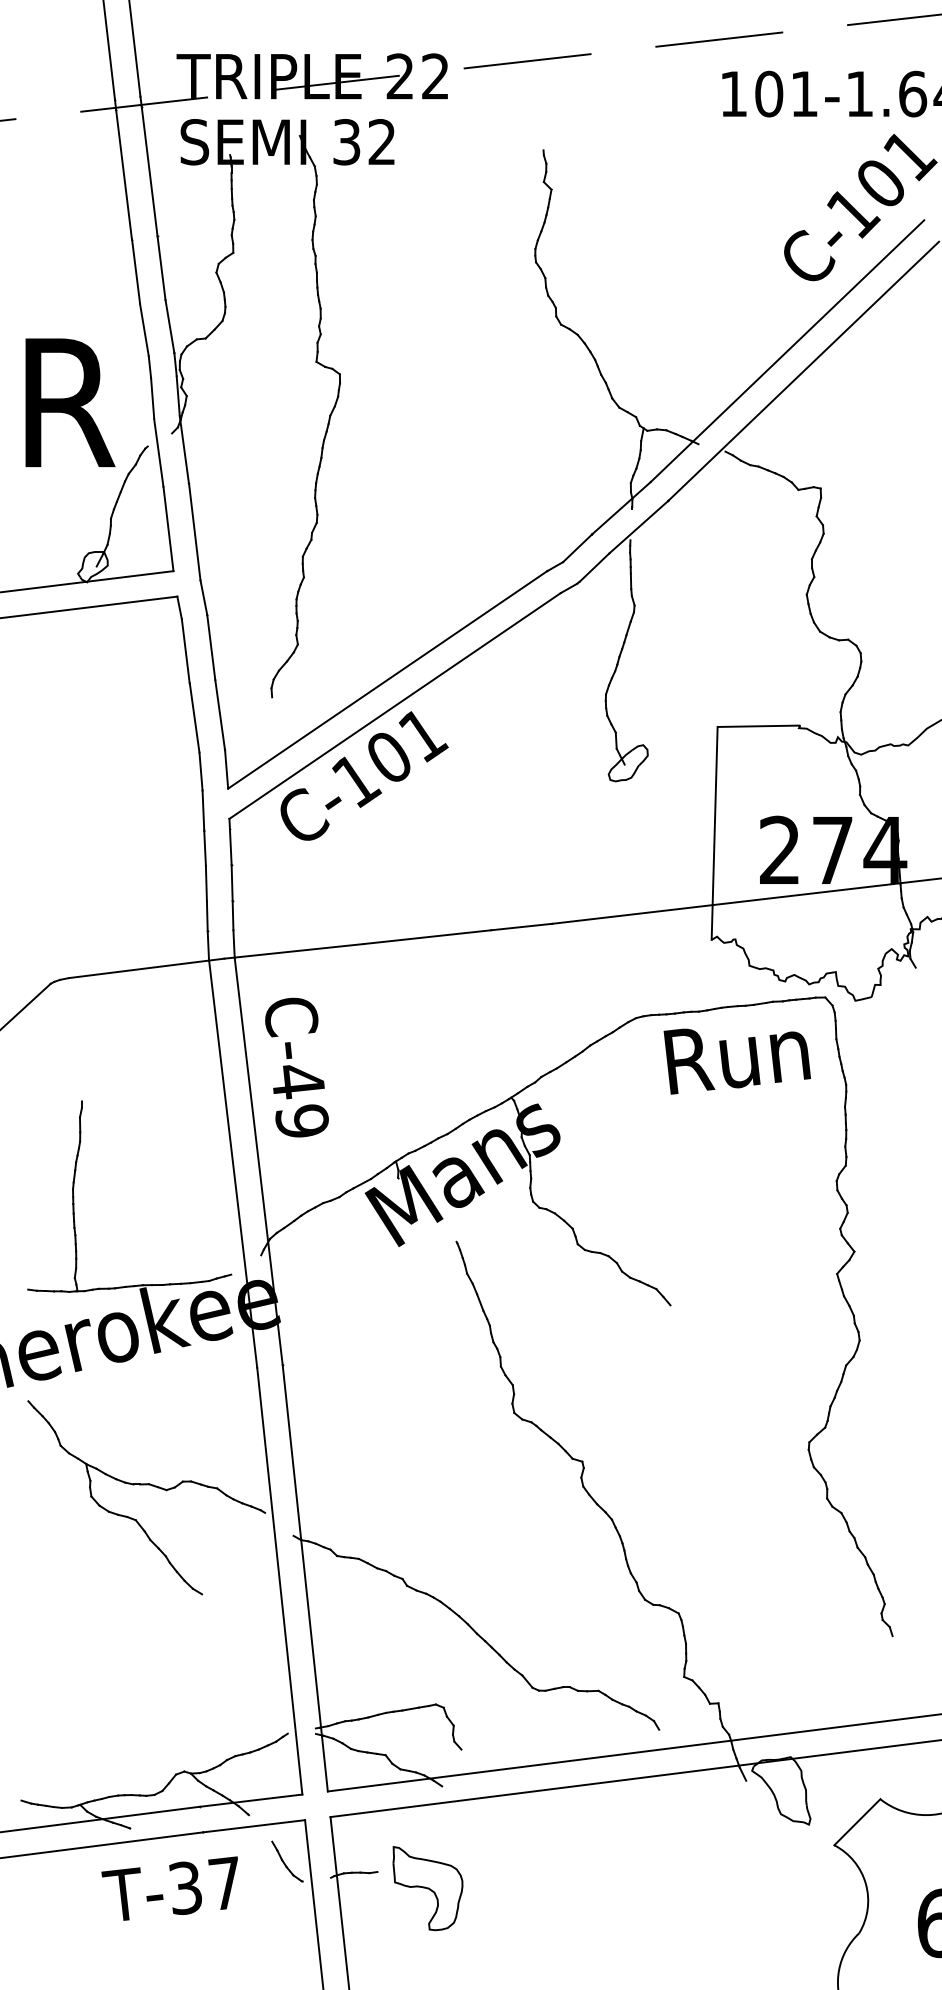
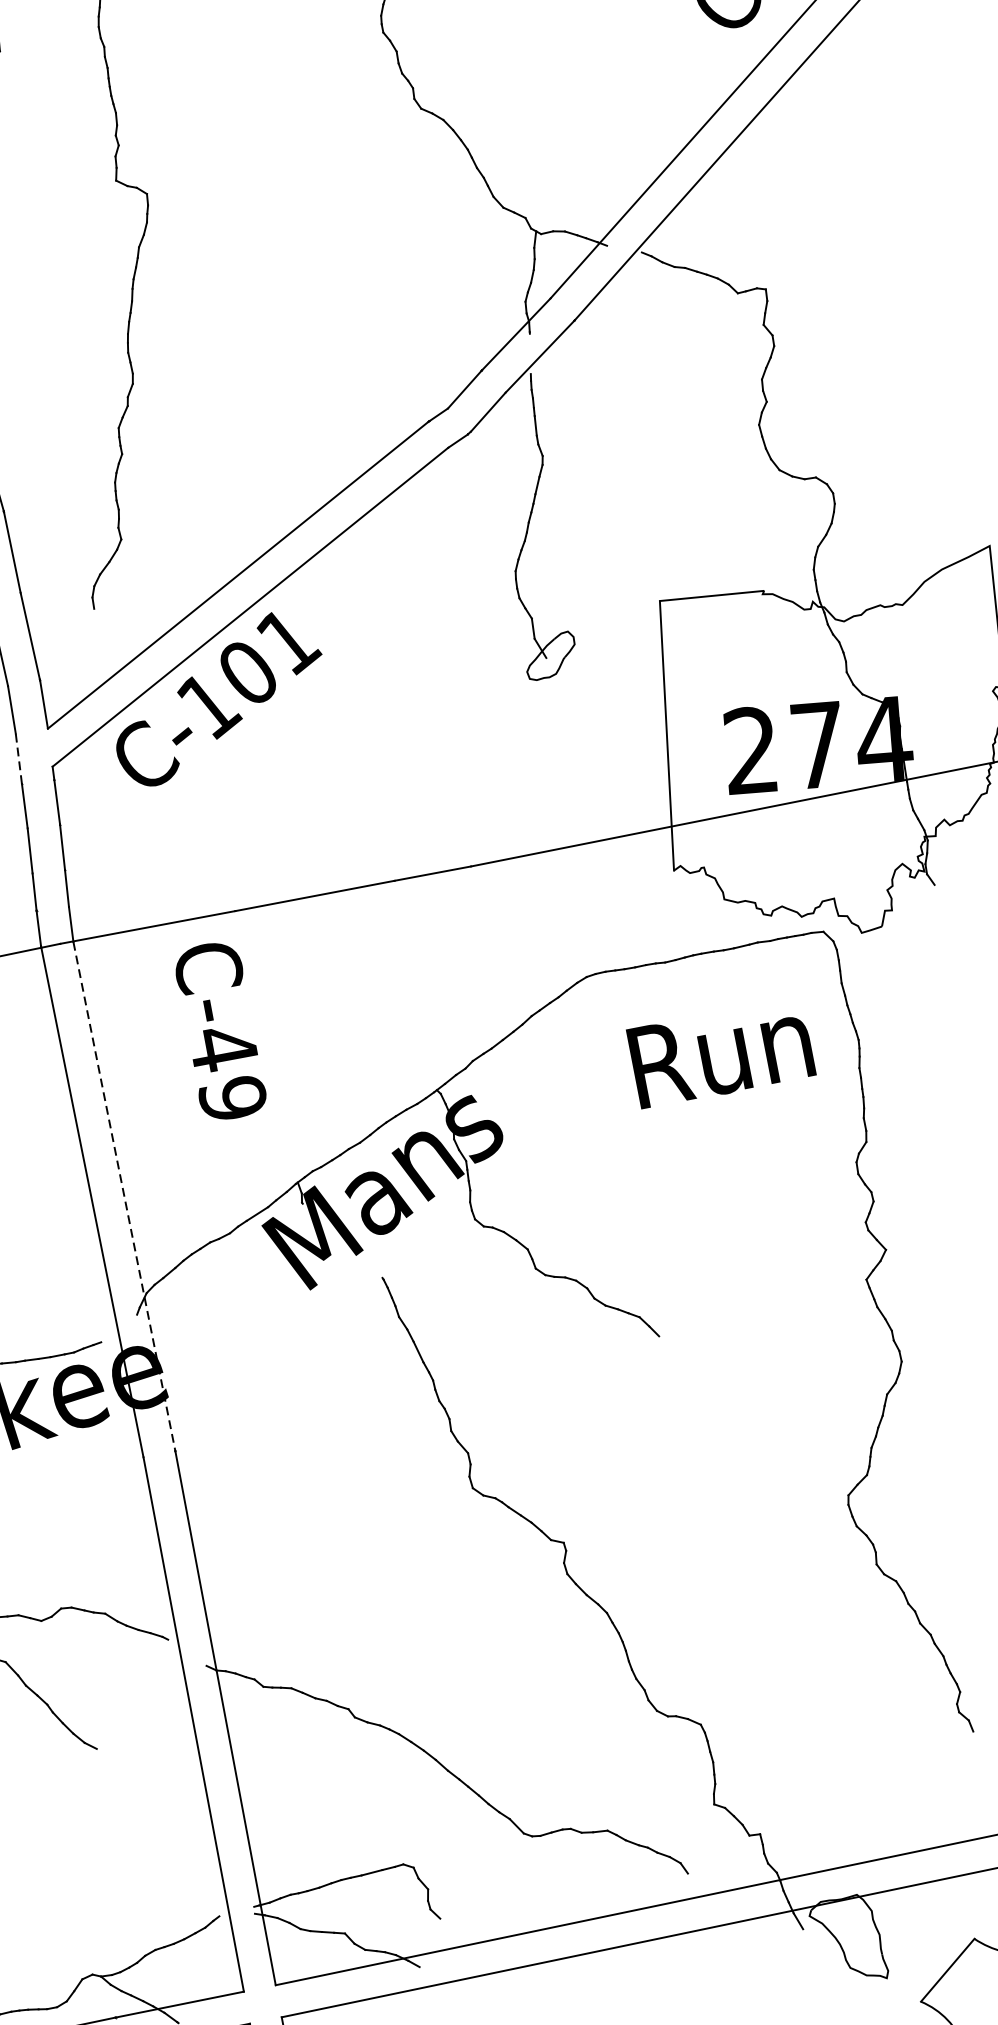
line: (203, 810) -> (18, 758), solid -> dashed
text: (736, 1061) -> (720, 1060), moved
text: (296, 1067) -> (220, 1031), moved
line: (258, 1161) -> (124, 1196), solid -> dashed

